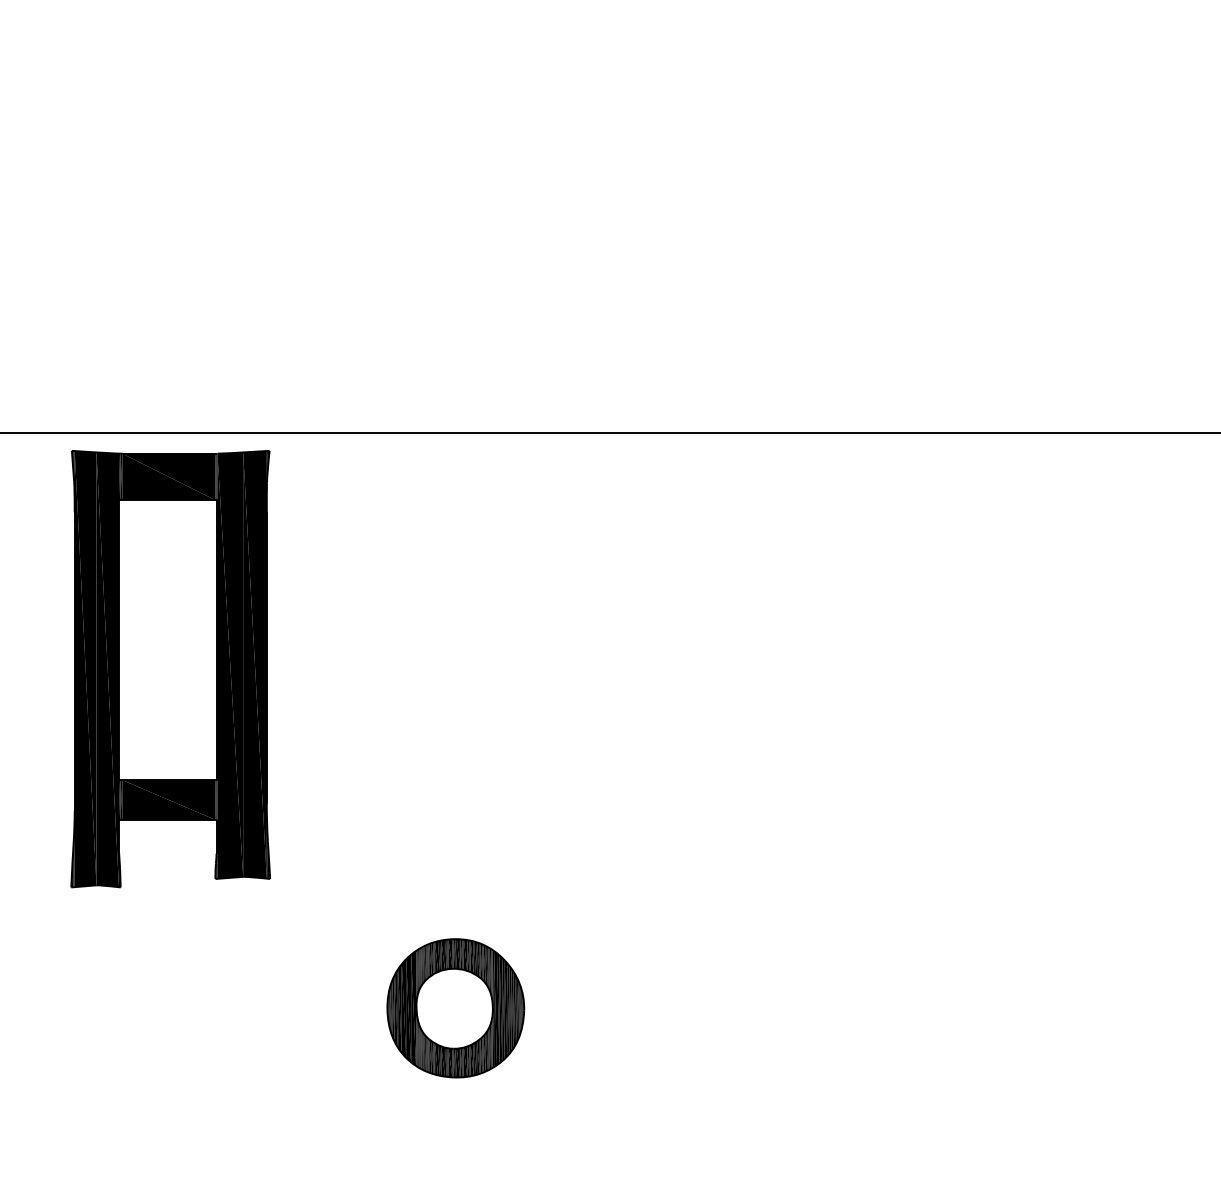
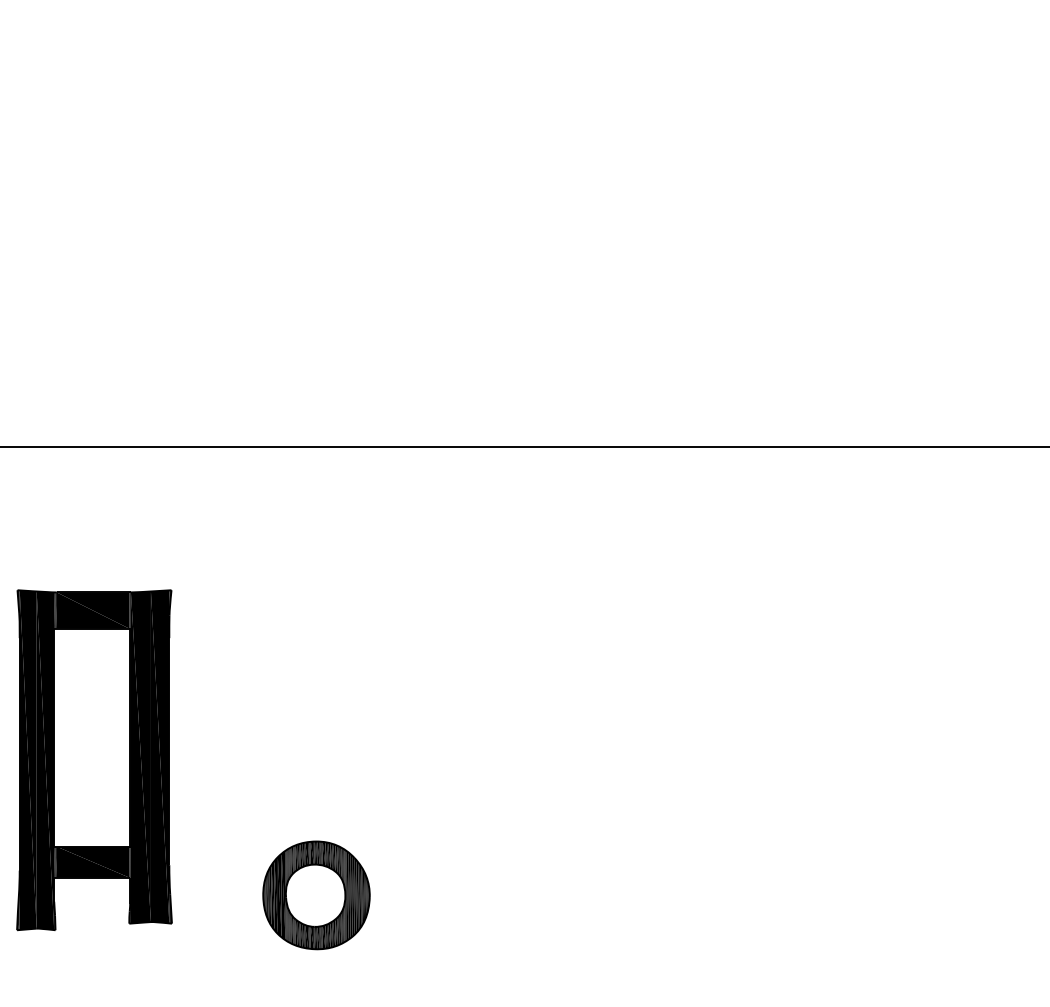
part: (170, 669) -> (94, 760), moved

